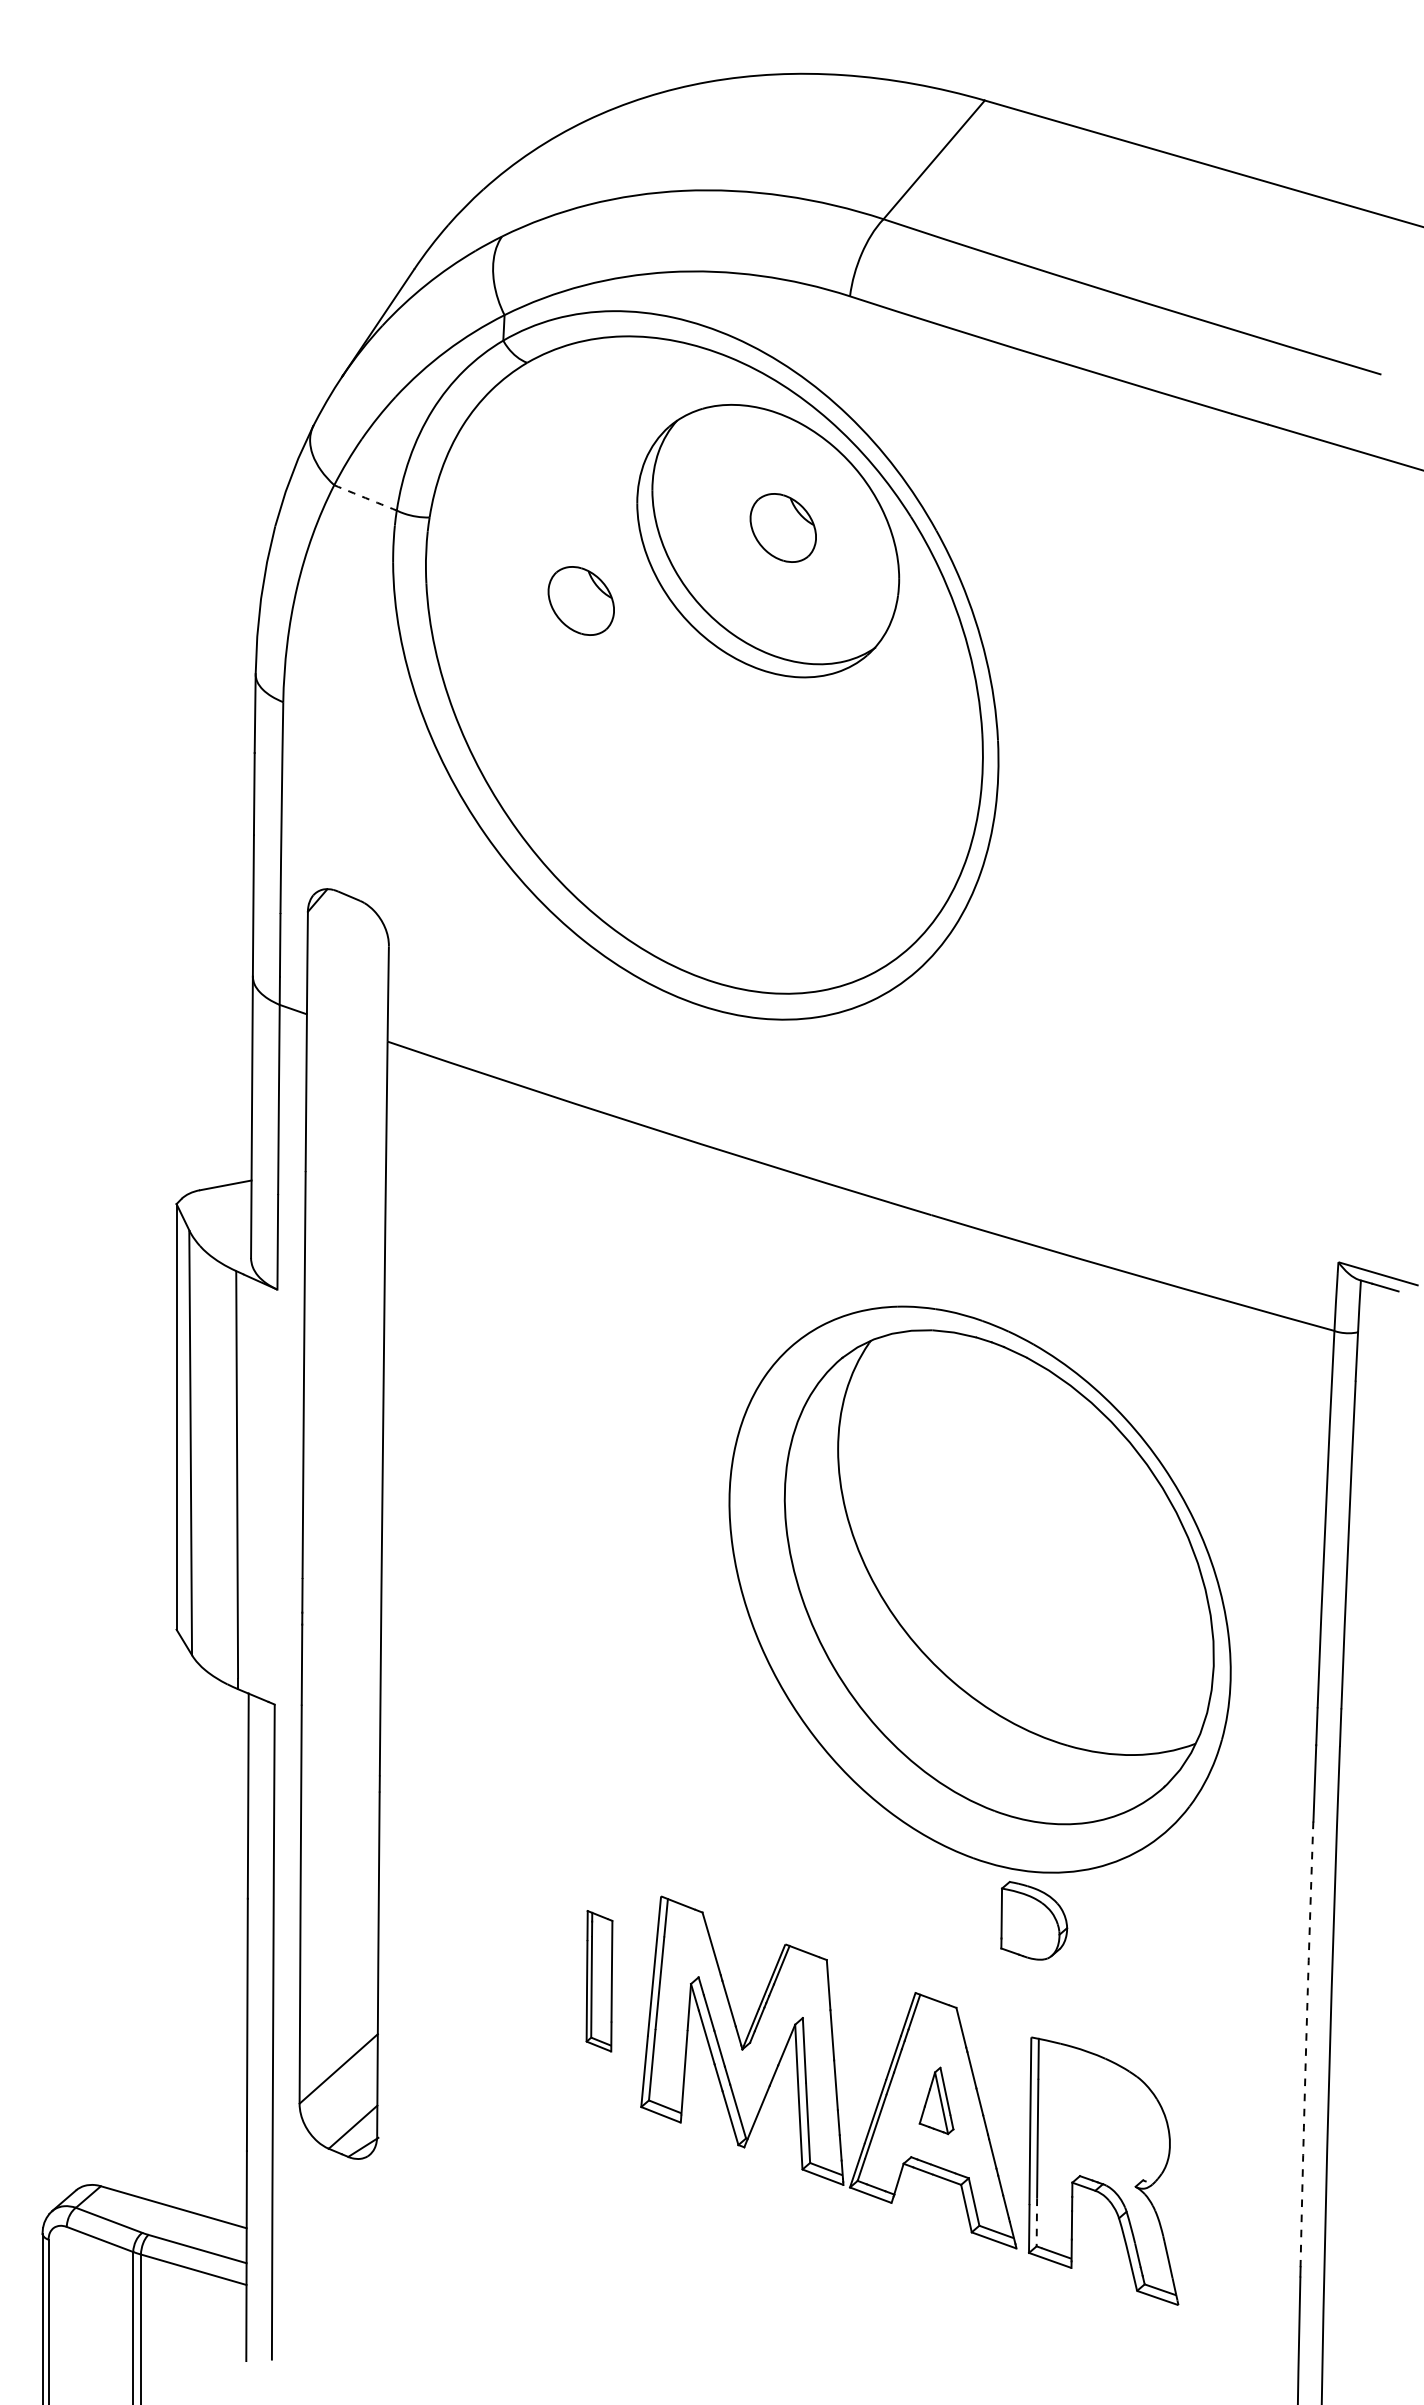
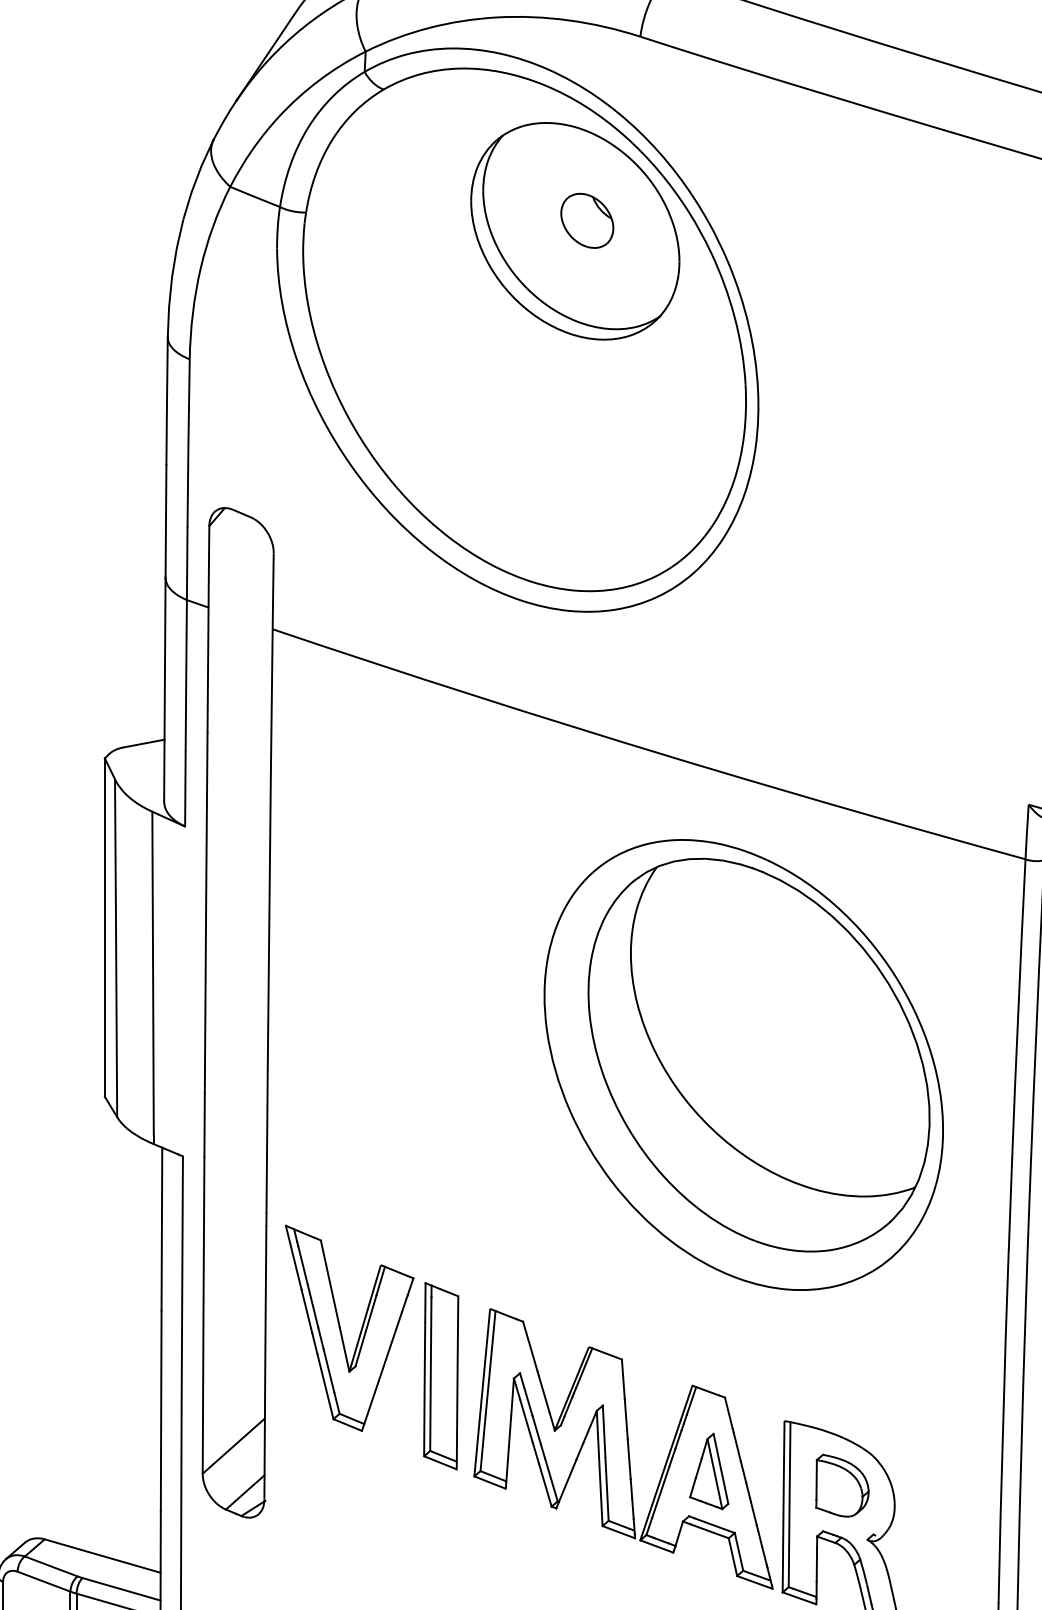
arc: (365, 498) -> (255, 197), dashed -> solid
part: (580, 600) -> (426, 278), removed
part: (473, 1920) -> (340, 1328), added
part: (1034, 1920) -> (842, 1485), moved
part: (599, 1981) -> (441, 1376), size x1.67
arc: (1306, 2044) -> (1003, 1426), dashed -> solid
part: (936, 2100) -> (709, 1471), size x1.43
line: (1036, 2222) -> (788, 1568), dashed -> solid

